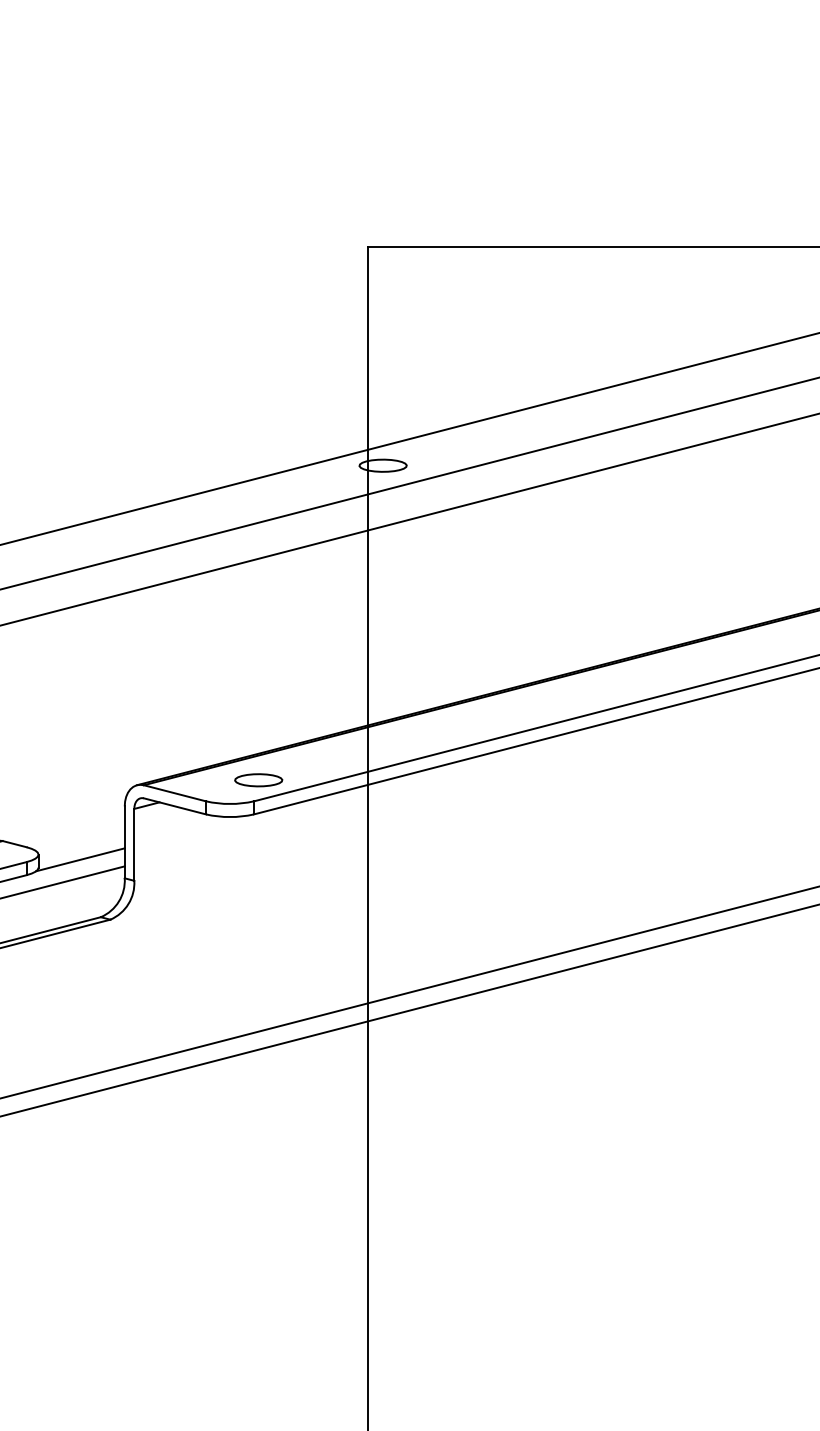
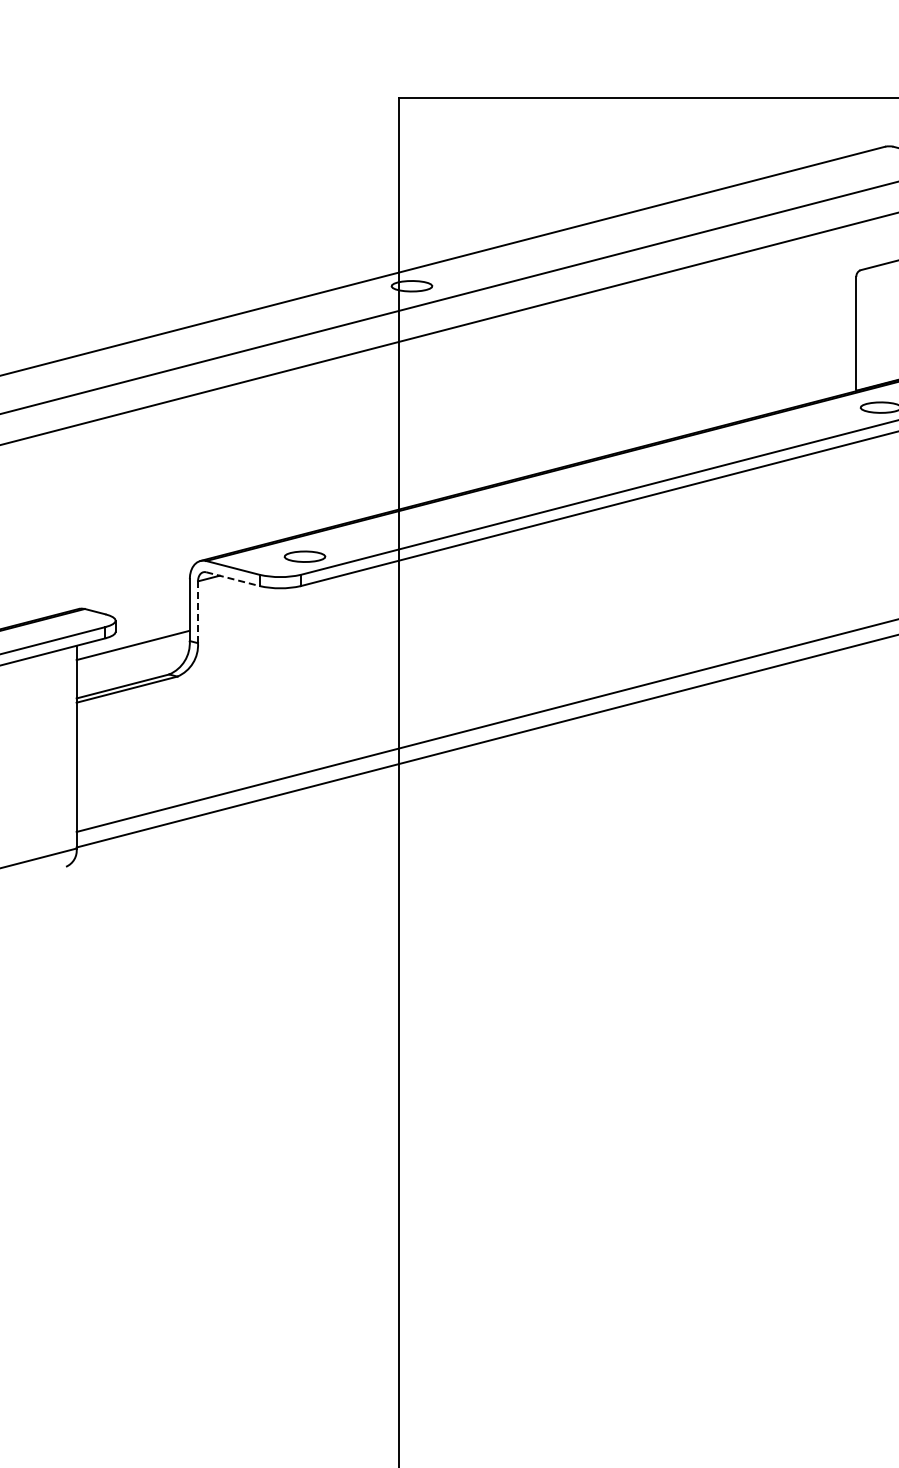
line: (175, 806) -> (233, 579), solid -> dashed
line: (134, 845) -> (198, 612), solid -> dashed
line: (80, 859) -> (151, 624), removed

